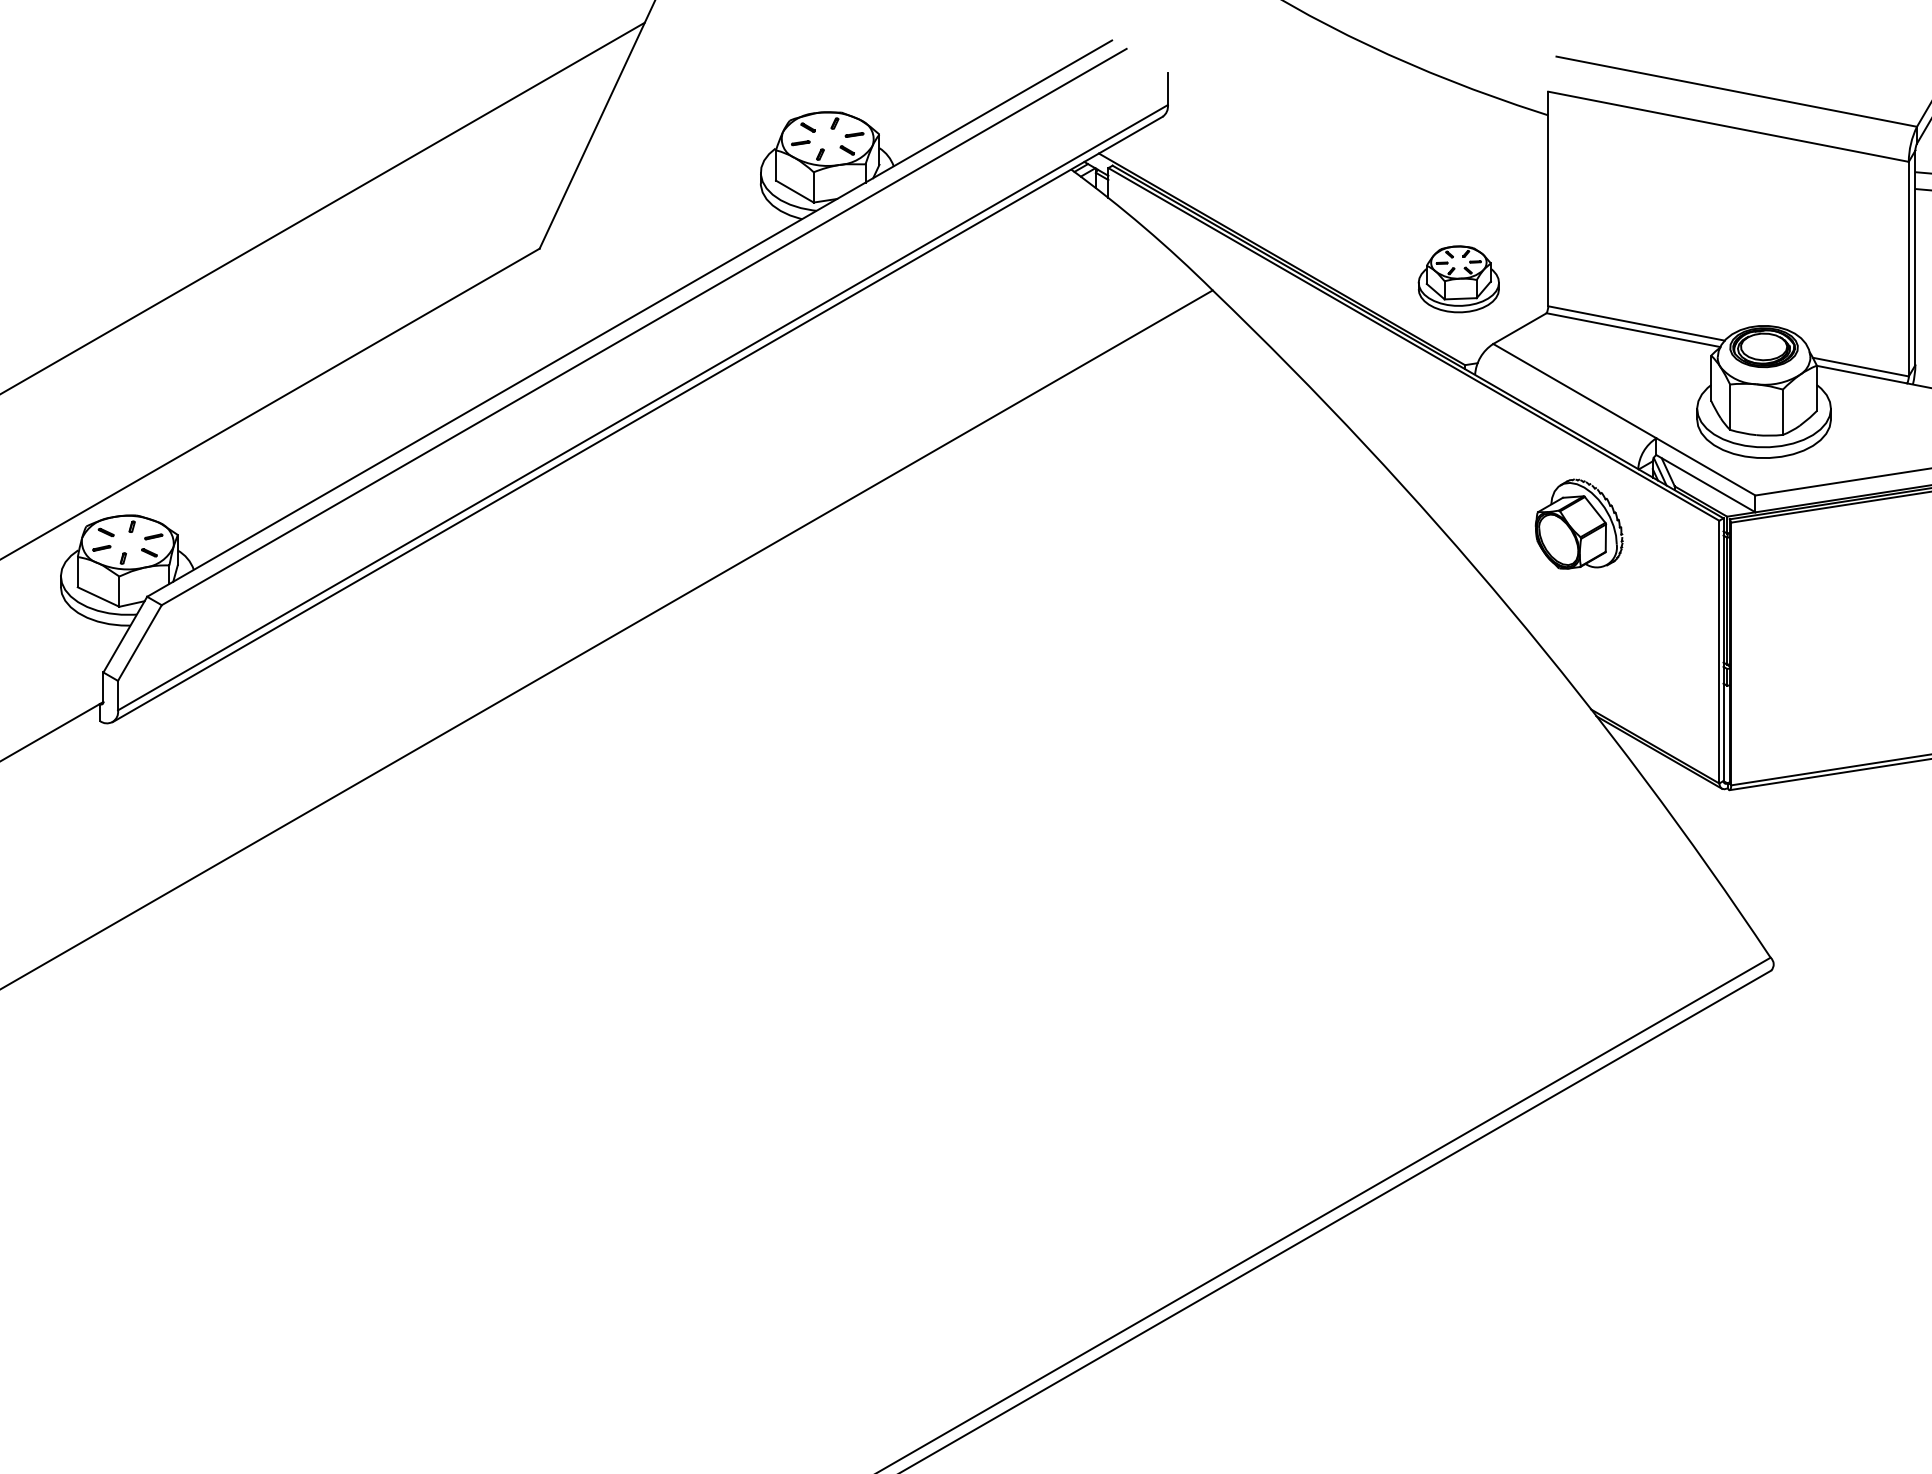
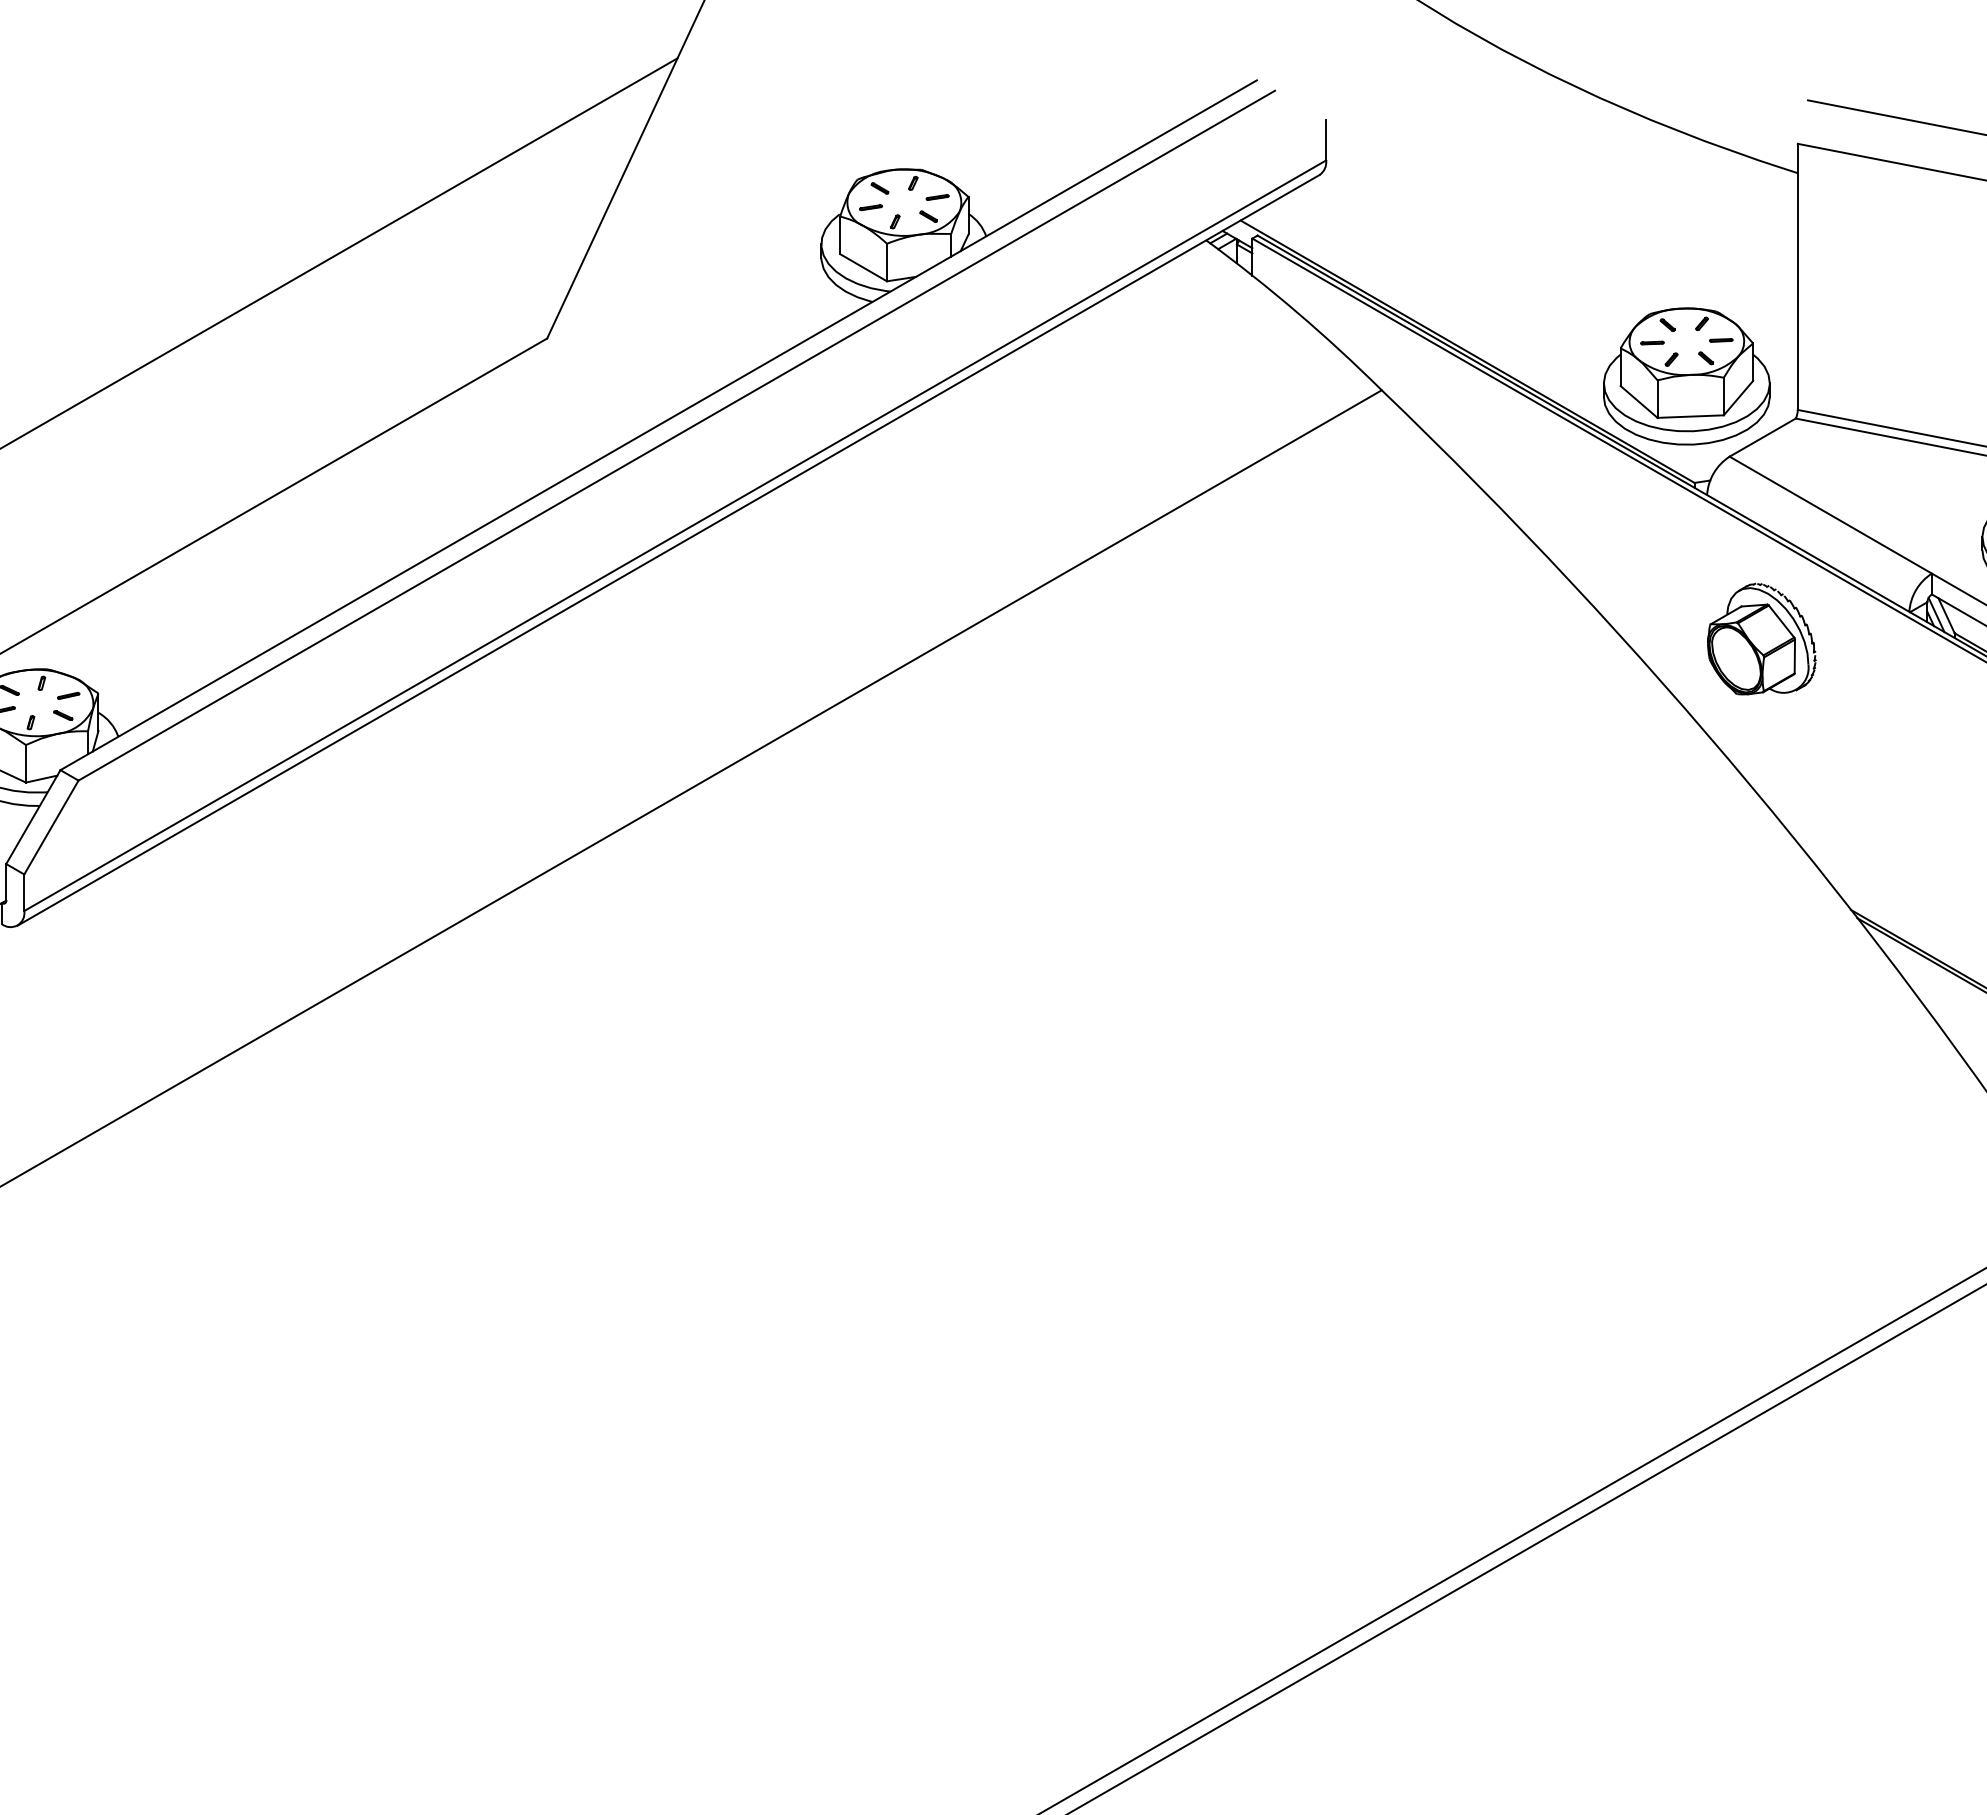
part: (1458, 279) -> (1686, 376), size x1.67
part: (1578, 523) -> (1760, 638), moved

